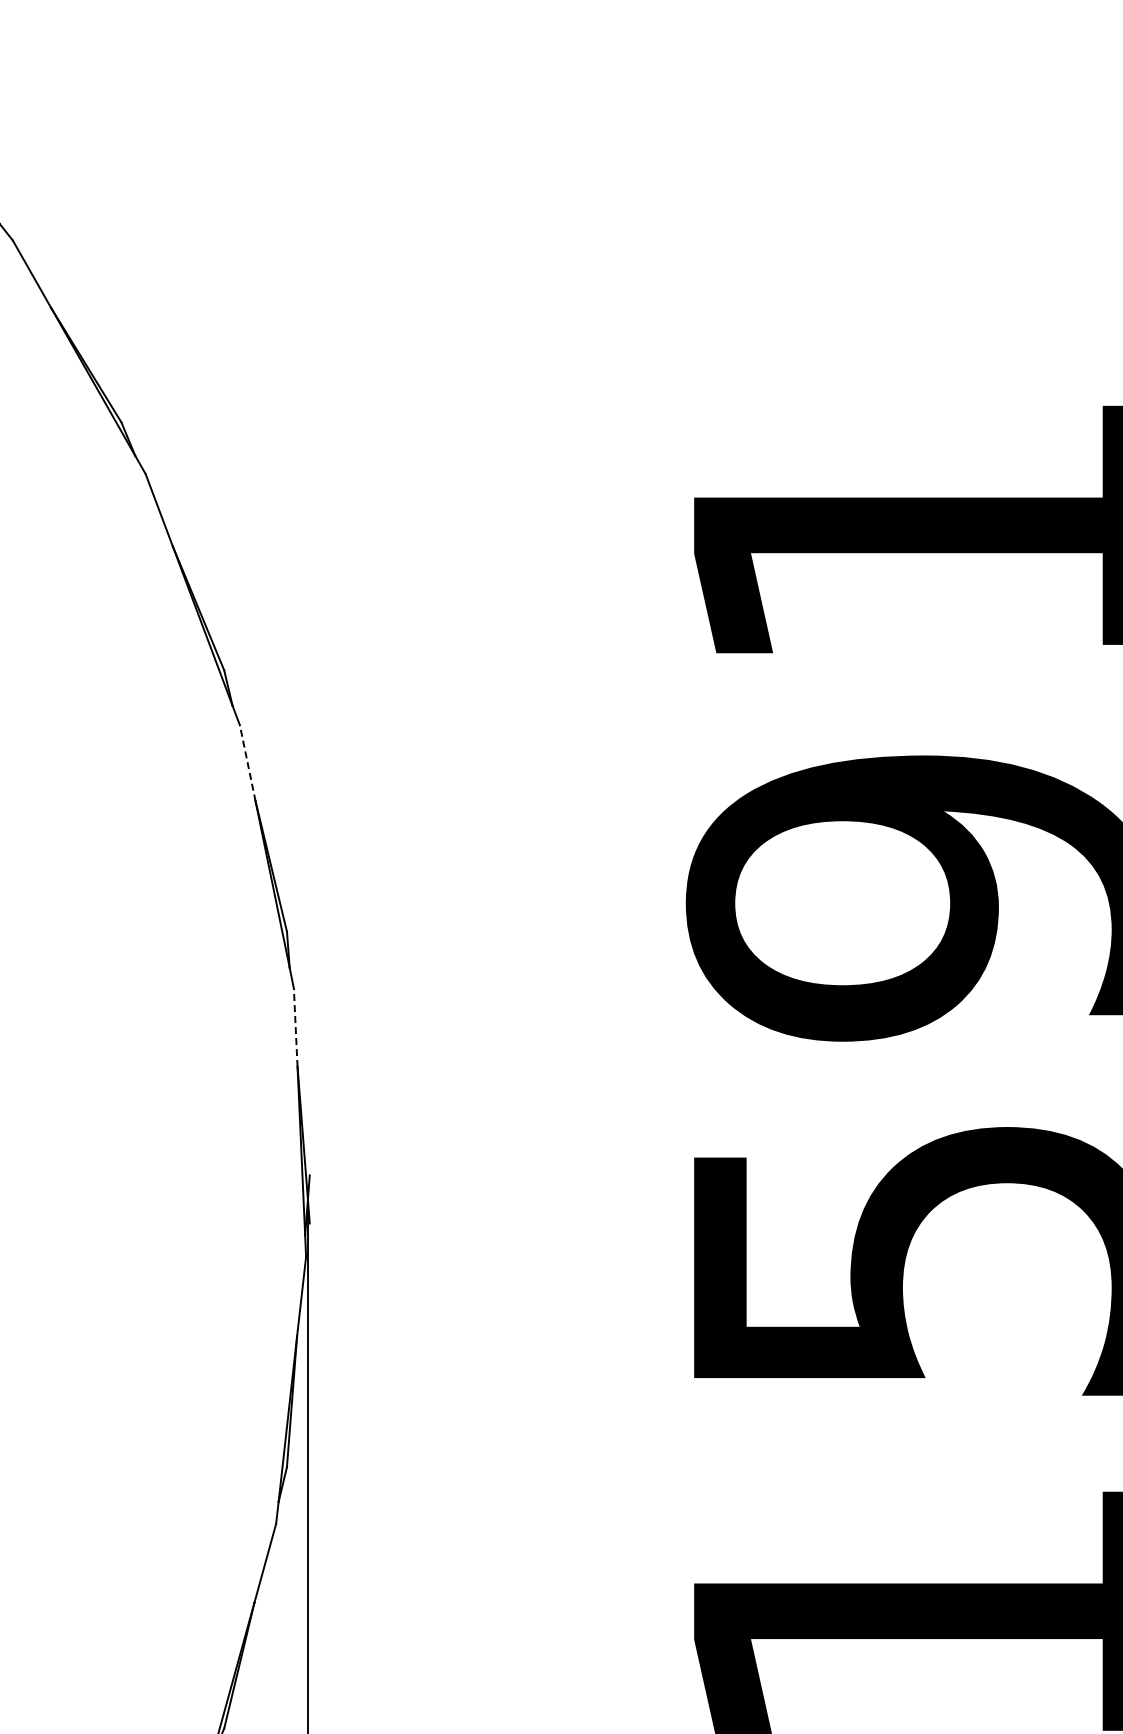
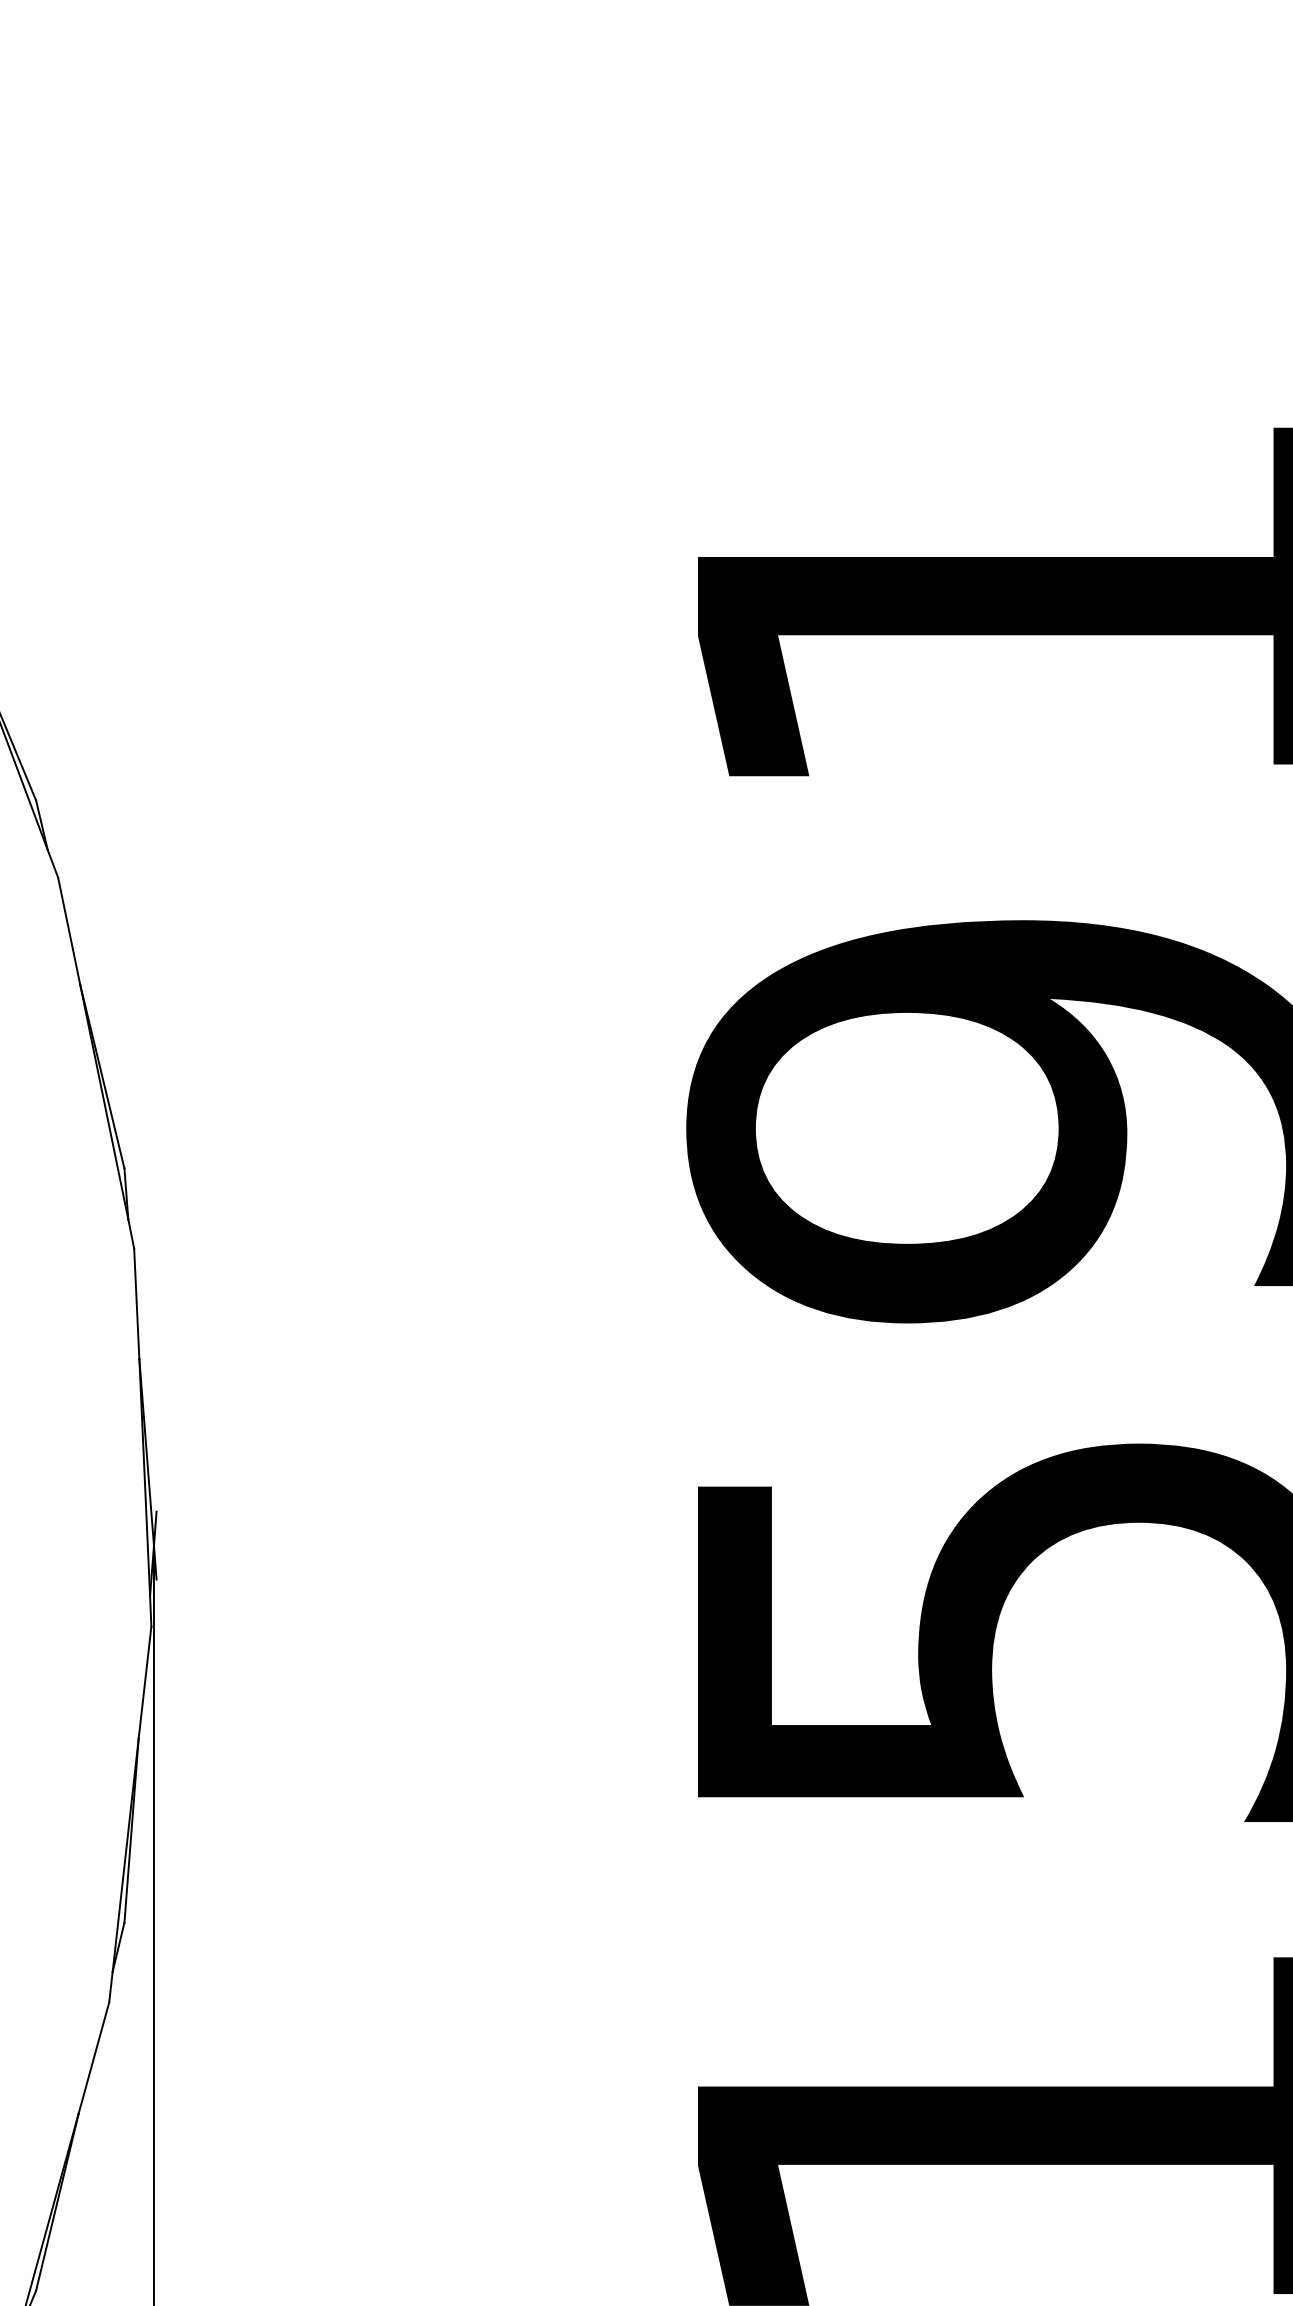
line: (247, 763) -> (68, 931), dashed -> solid
line: (295, 1027) -> (136, 1303), dashed -> solid

